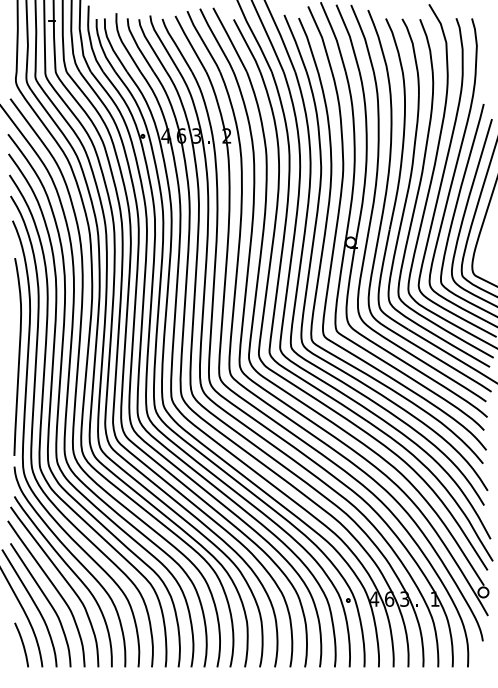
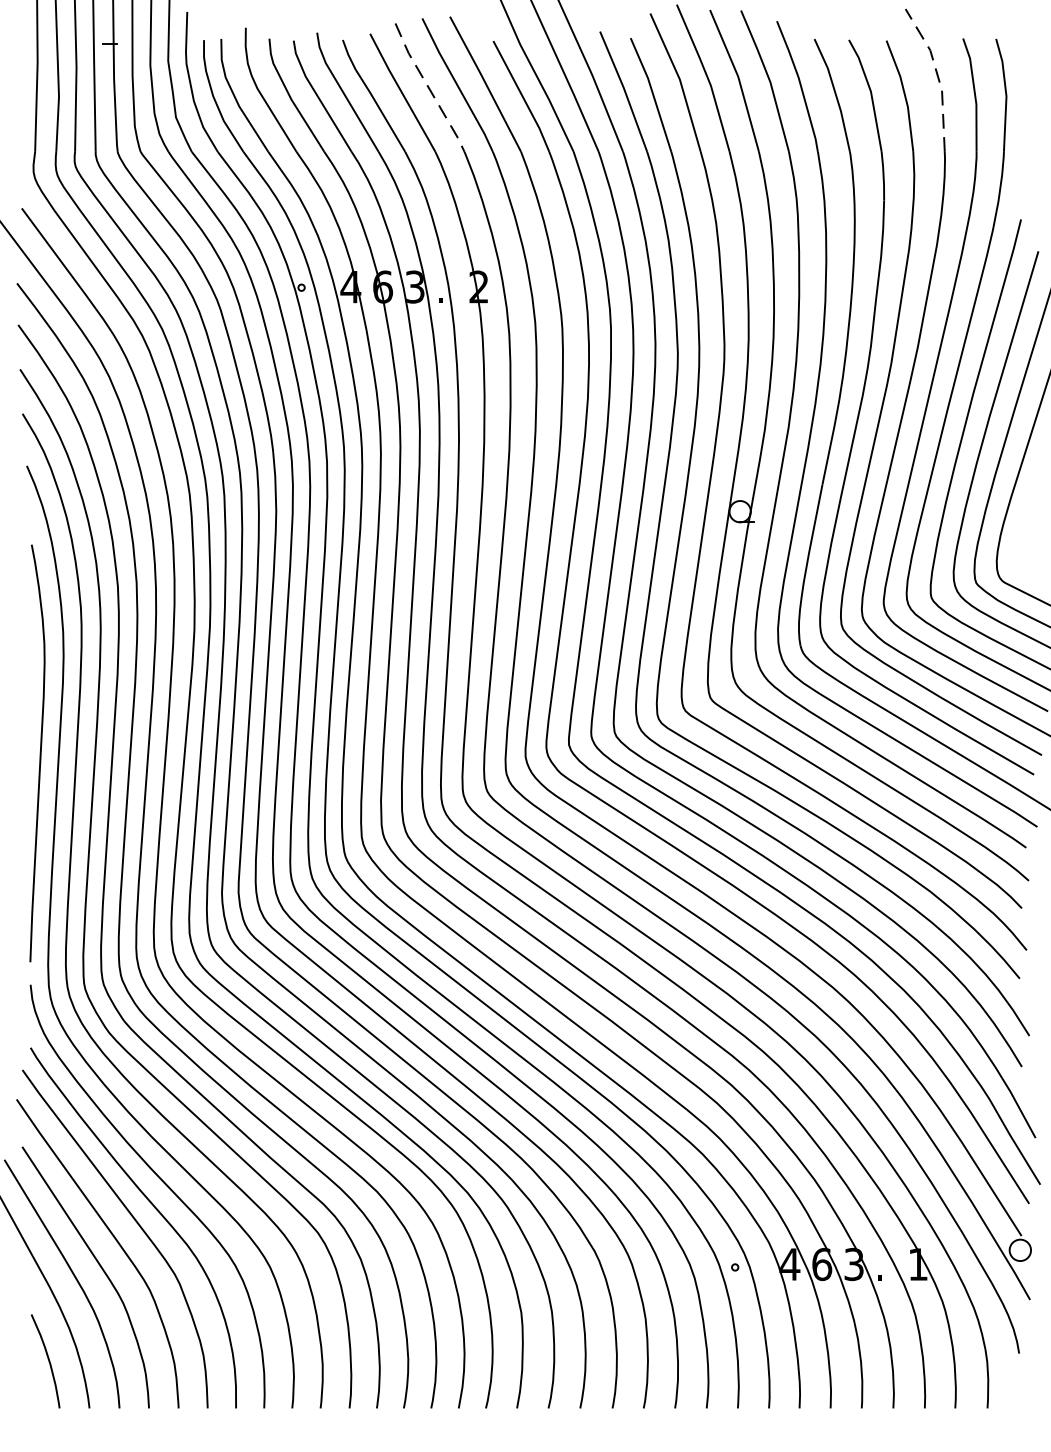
line: (444, 36) -> (938, 77), solid -> dashed
line: (203, 42) -> (429, 89), solid -> dashed

